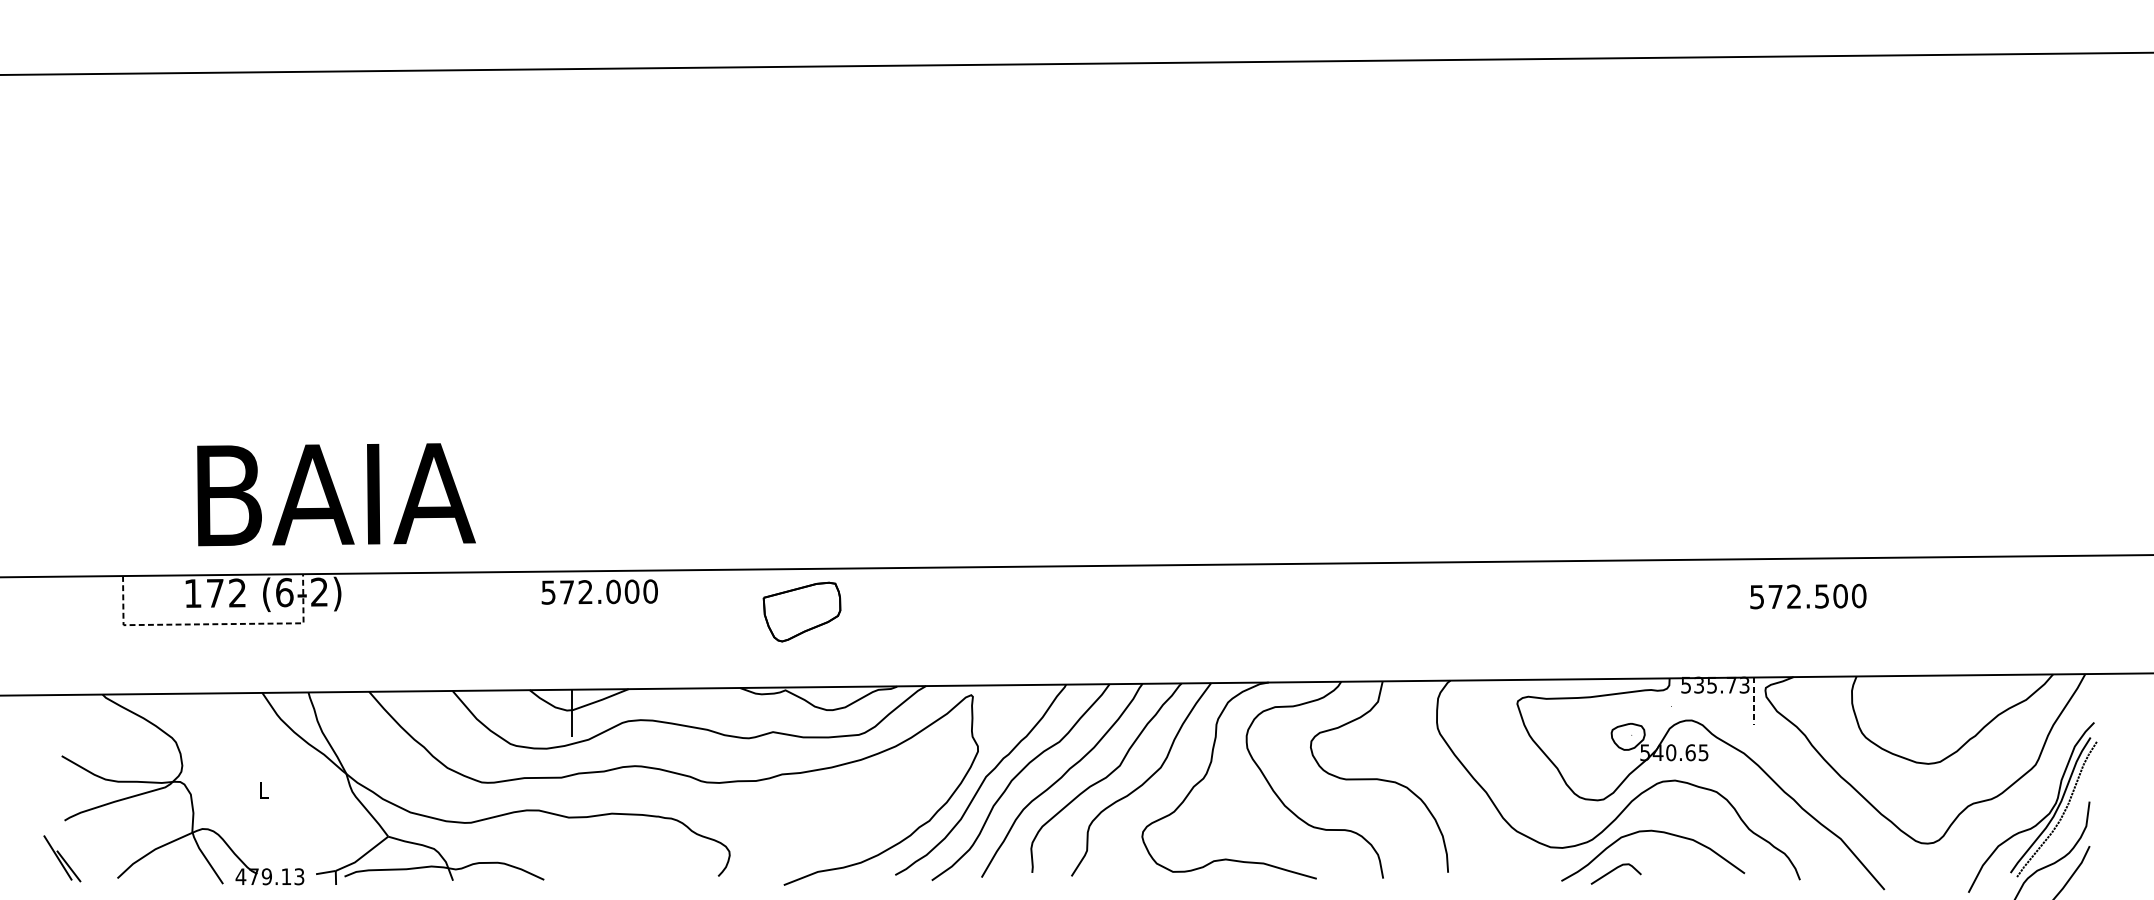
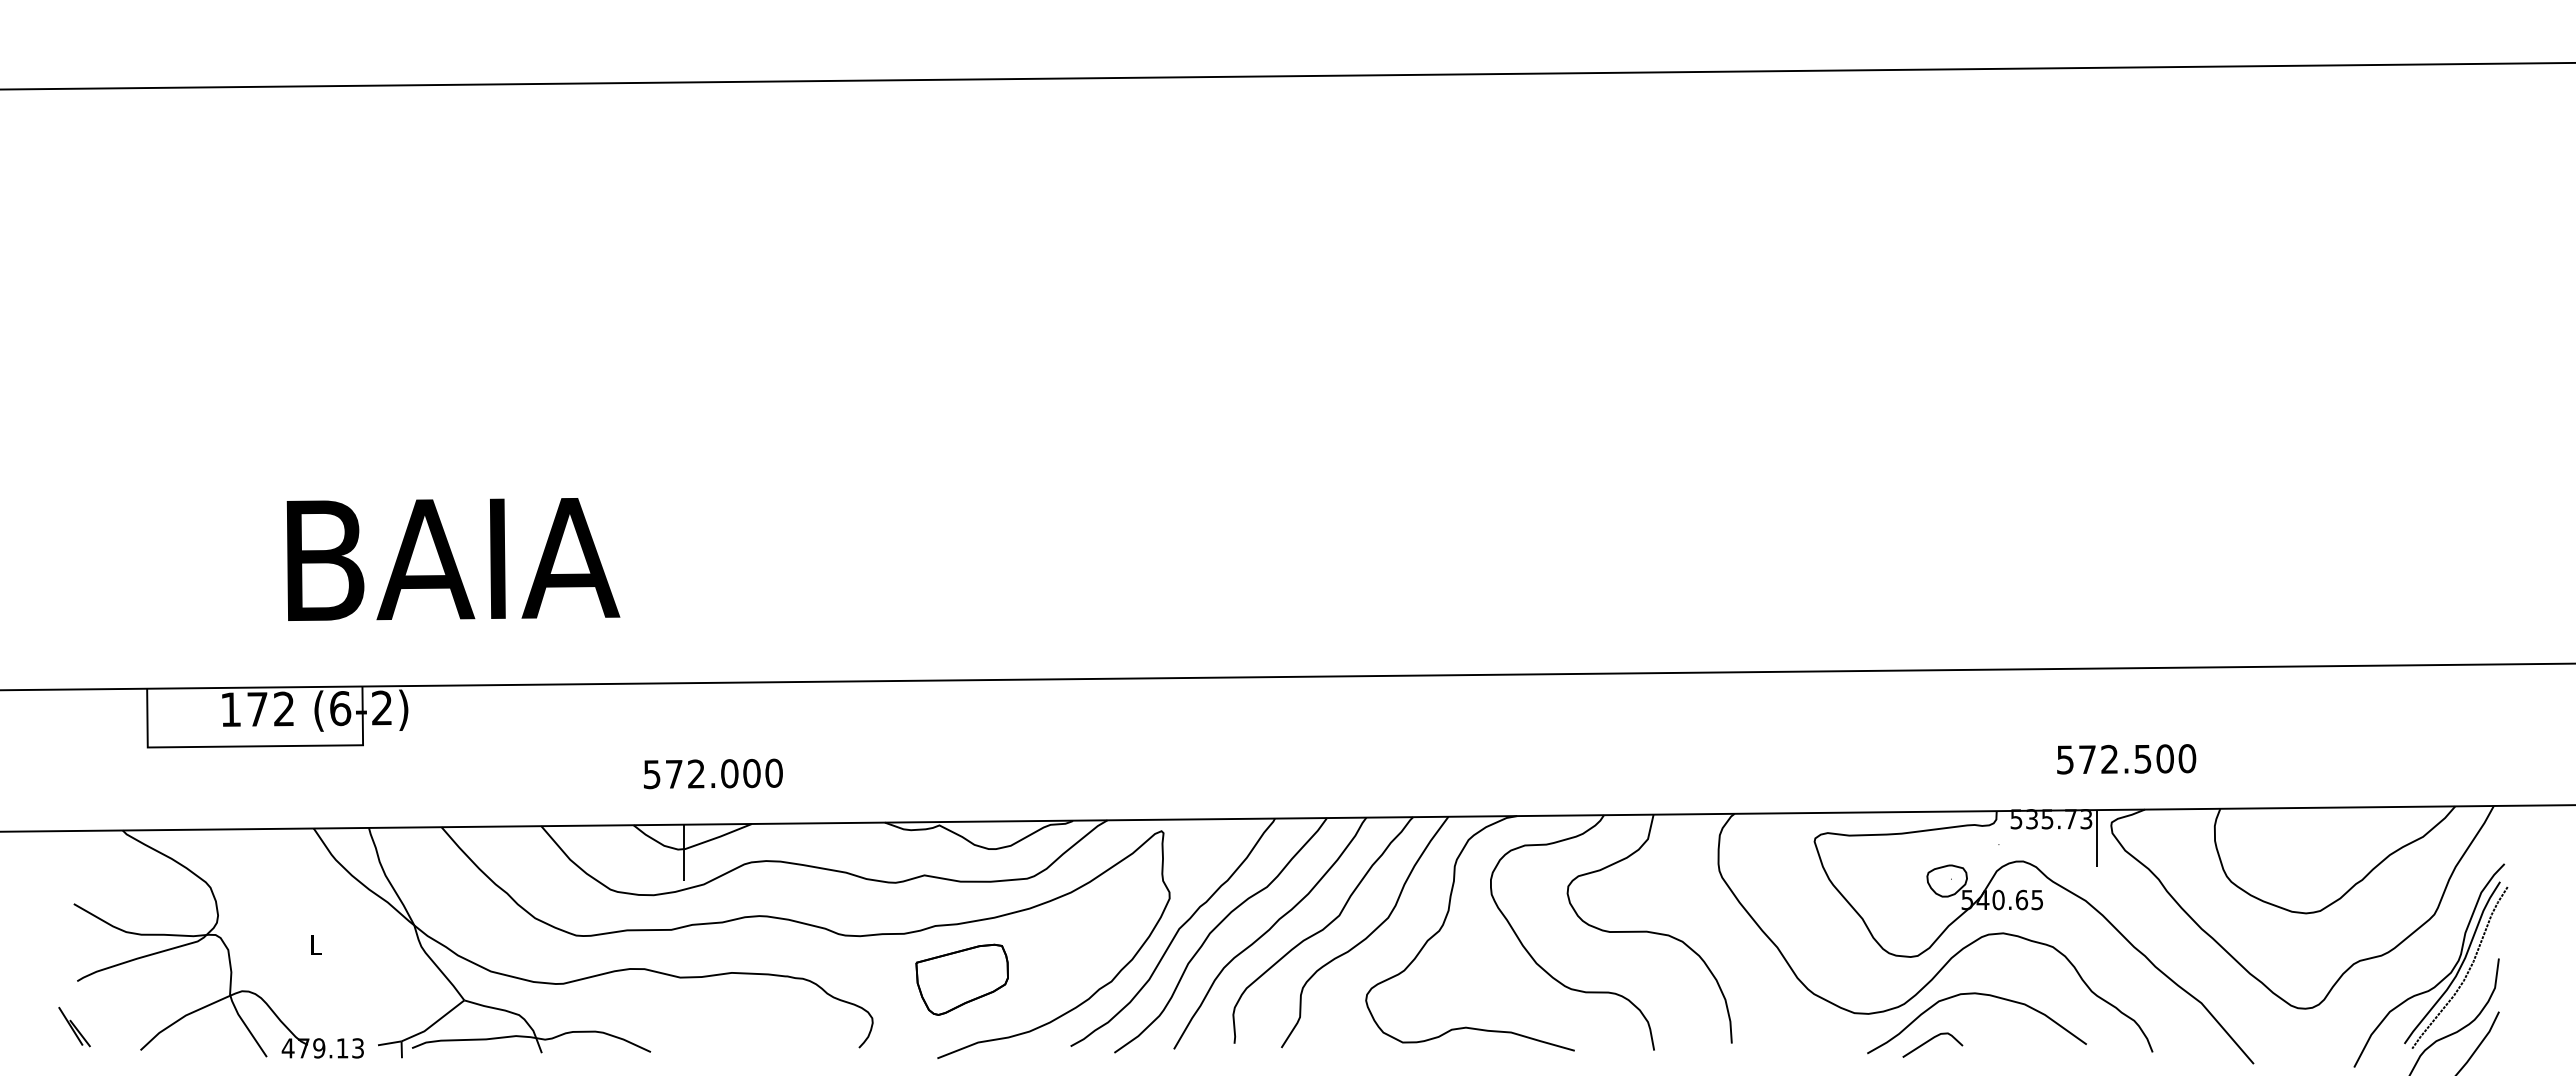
text: (336, 494) -> (453, 559), moved
text: (599, 591) -> (713, 773), moved
text: (1808, 596) -> (2126, 759), moved
part: (801, 611) -> (961, 979), moved
line: (213, 624) -> (255, 746), dashed -> solid
line: (1753, 701) -> (2097, 838), dashed -> solid
part: (62, 859) -> (74, 1027), size x0.71

